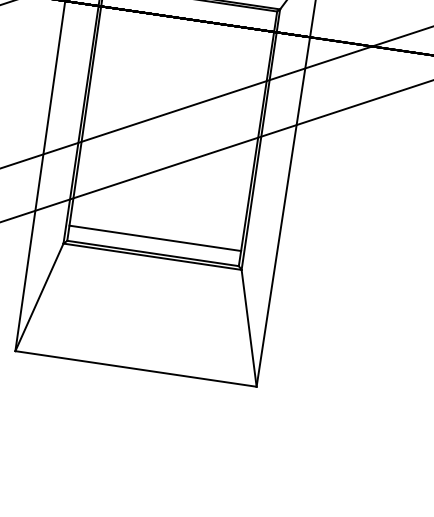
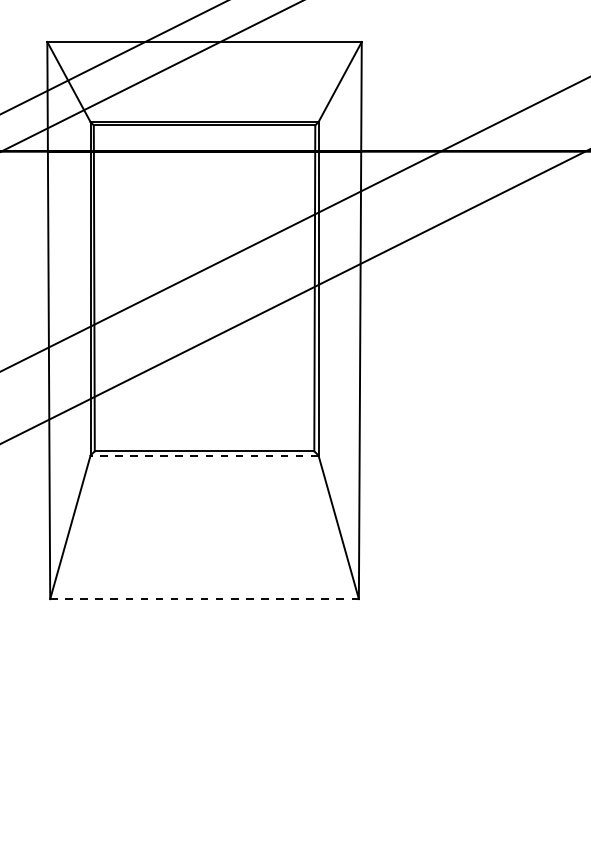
line: (155, 238) -> (204, 431), removed
line: (152, 256) -> (204, 455), solid -> dashed
line: (136, 369) -> (205, 599), solid -> dashed

